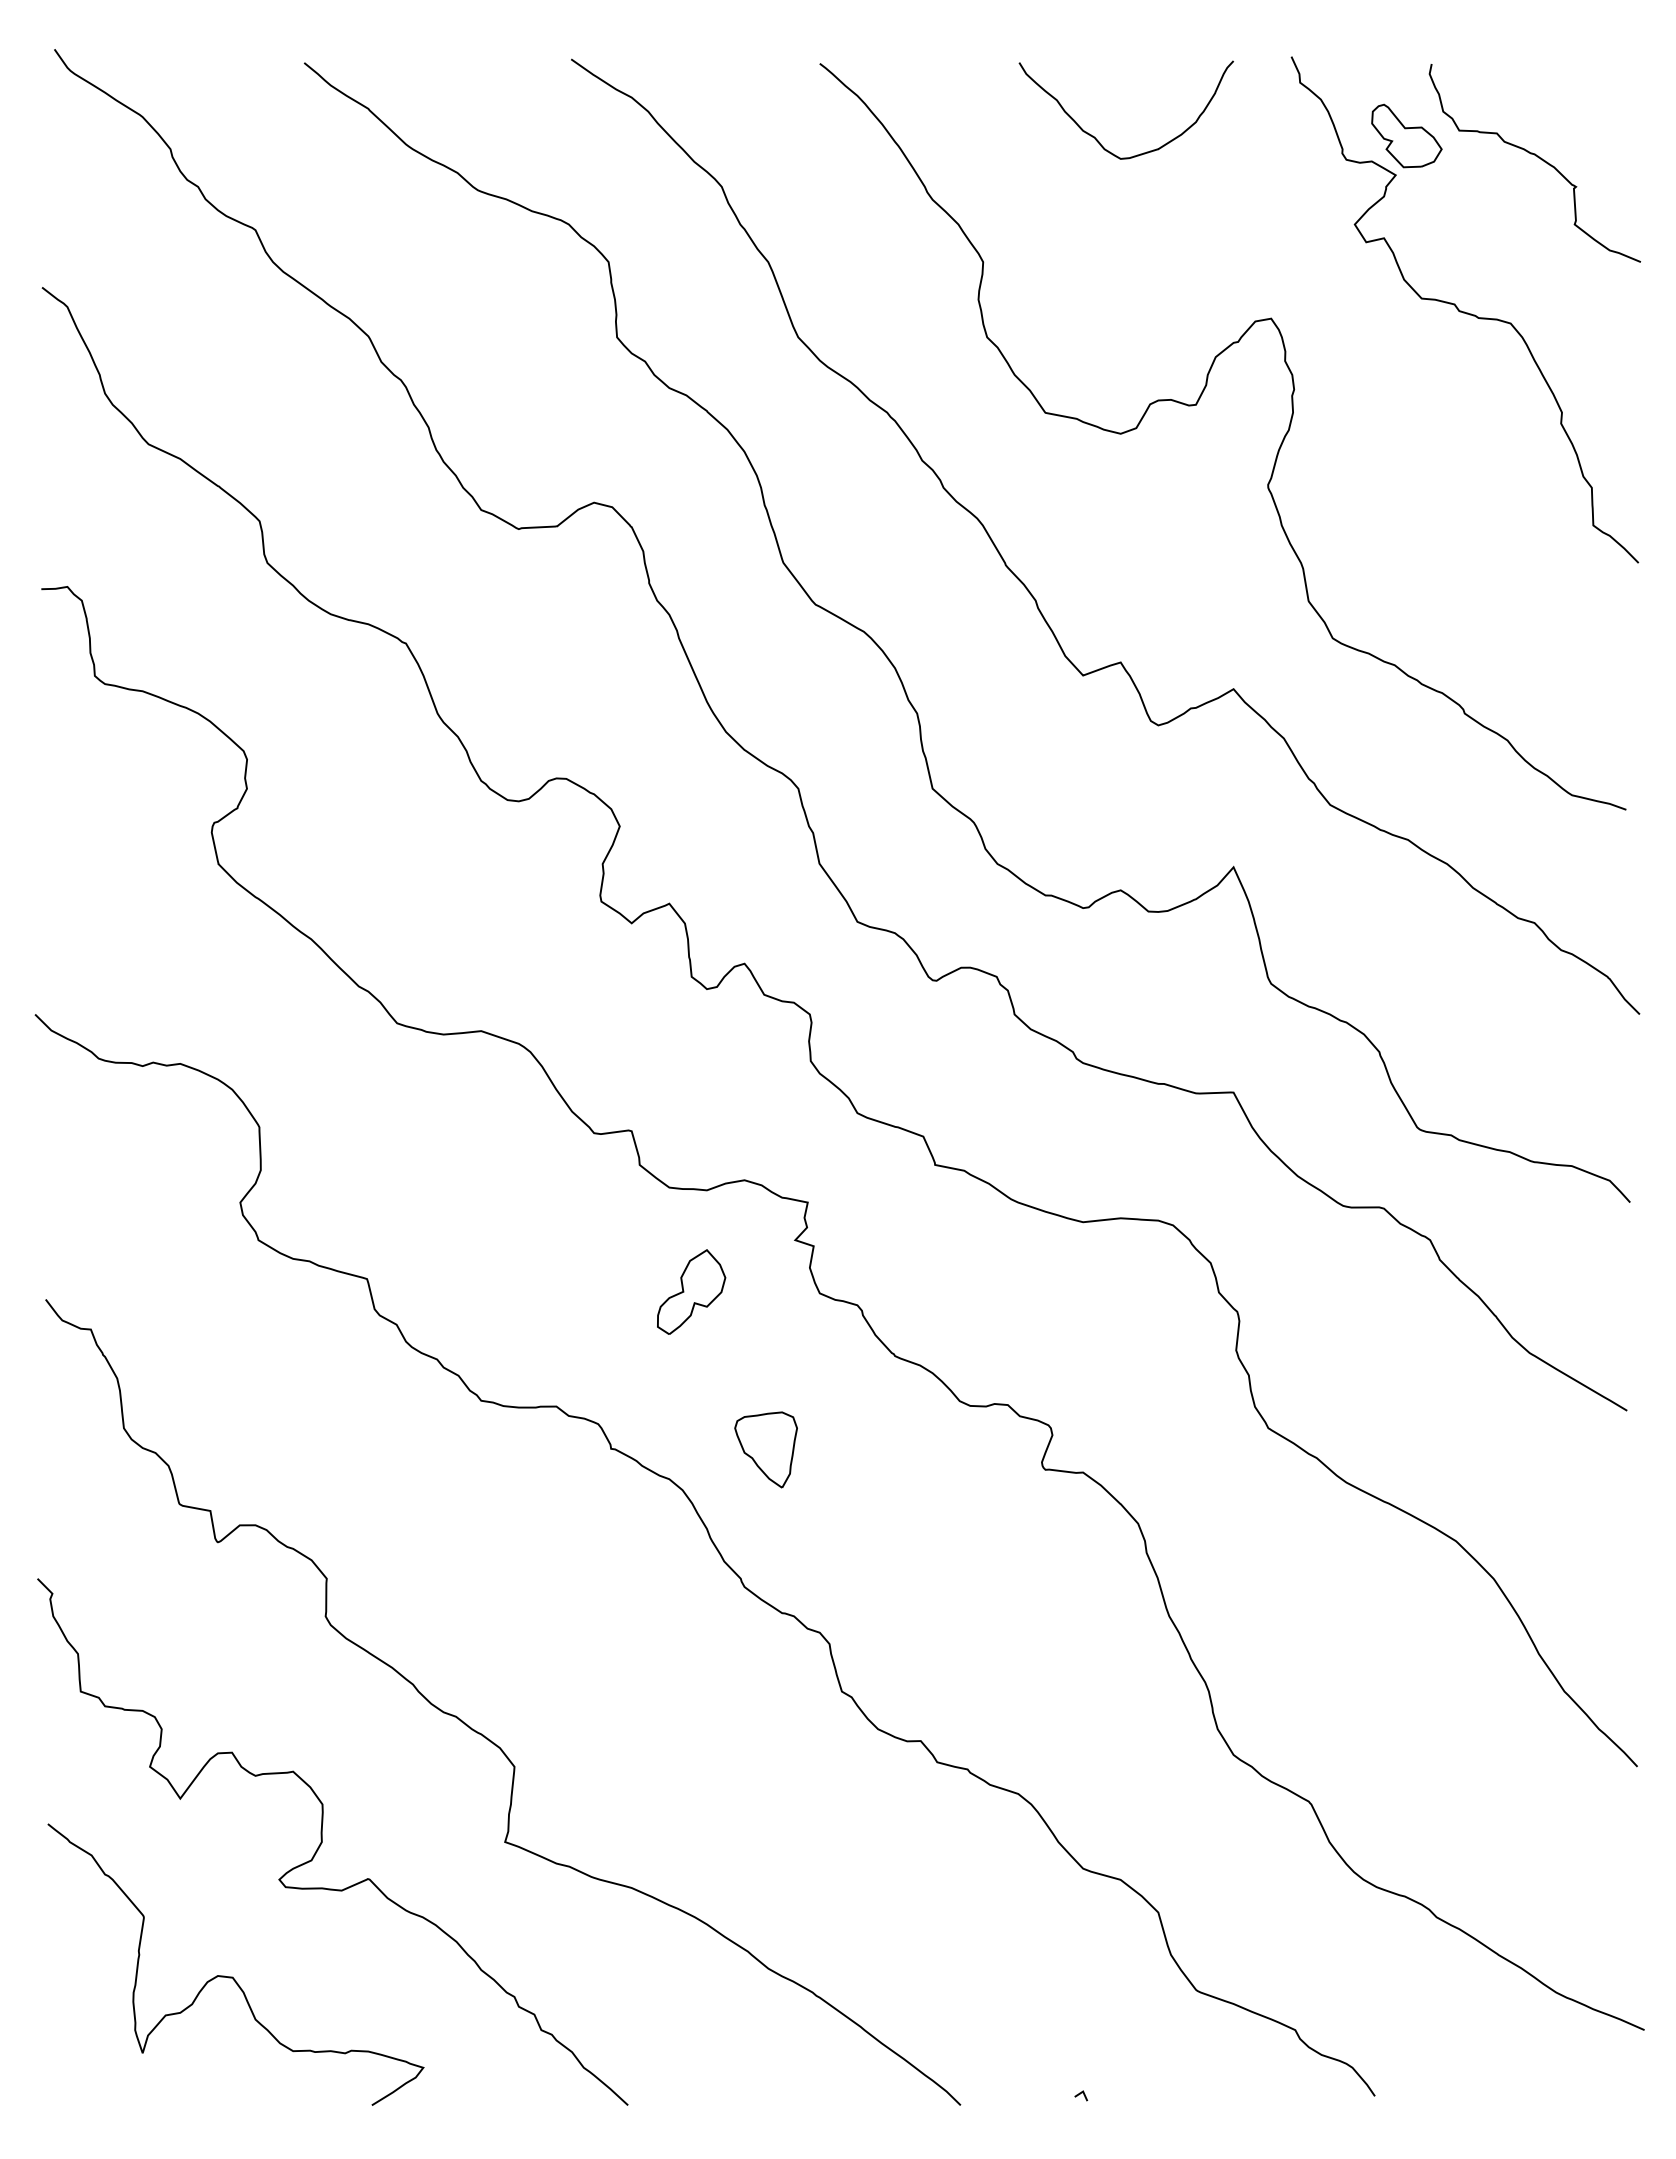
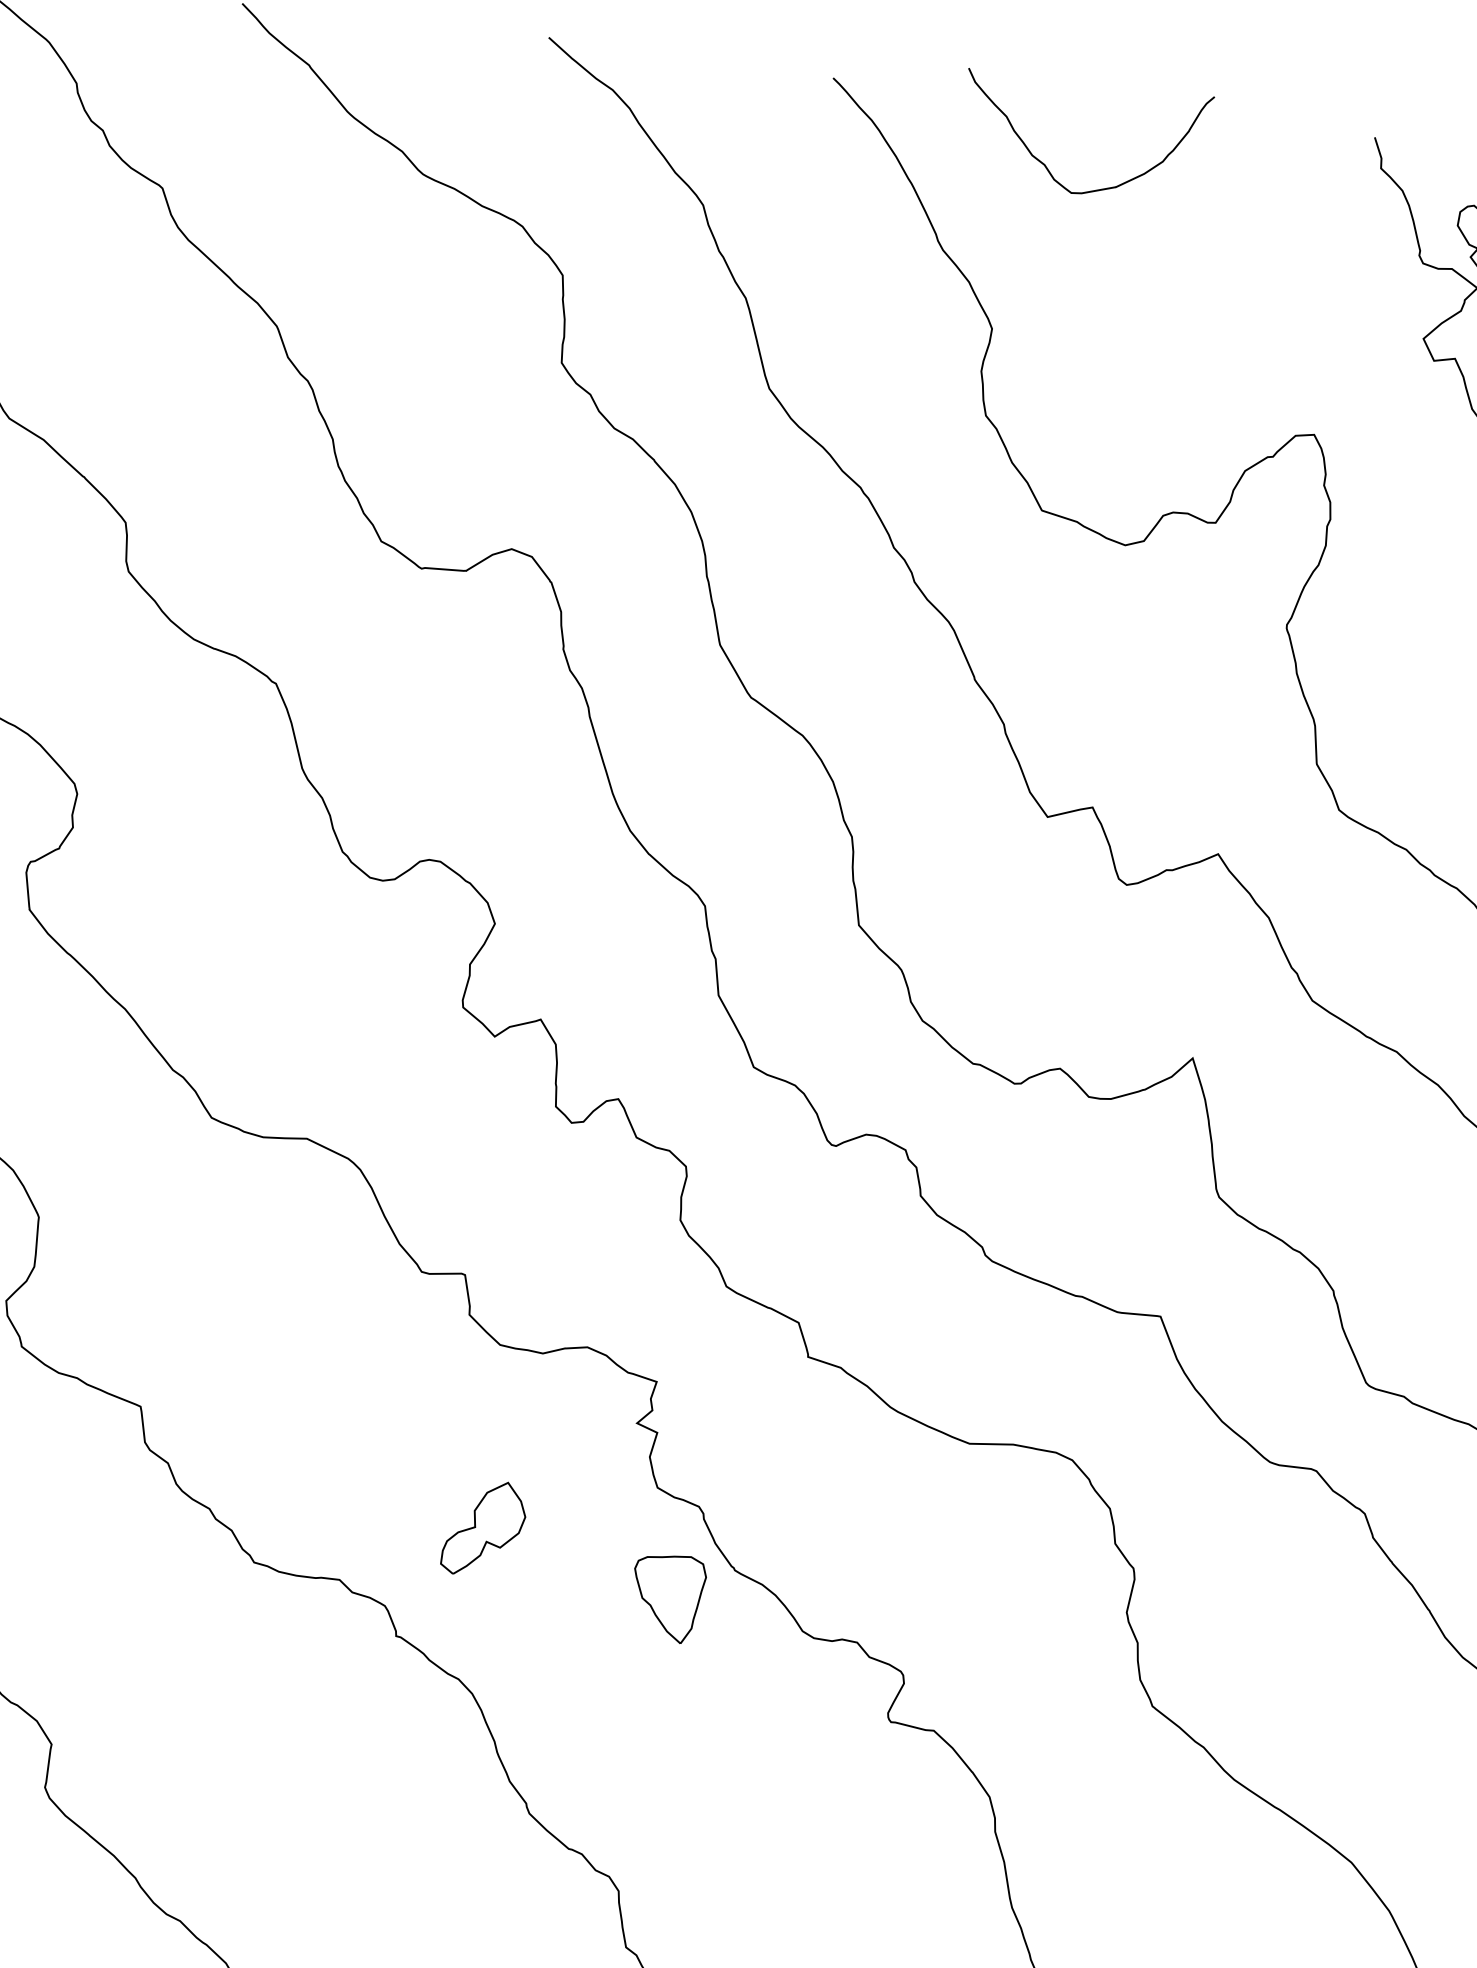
curve: (1096, 138) -> (1046, 166), moved
part: (691, 1291) -> (484, 1528), moved
part: (765, 1449) -> (666, 1597), moved

